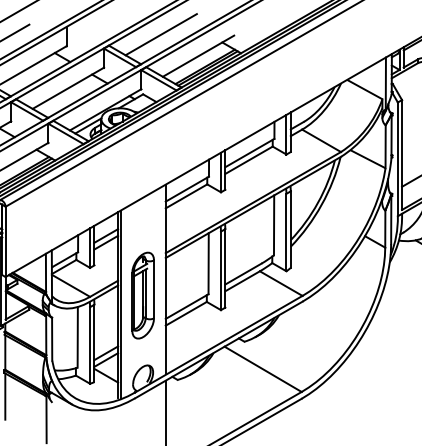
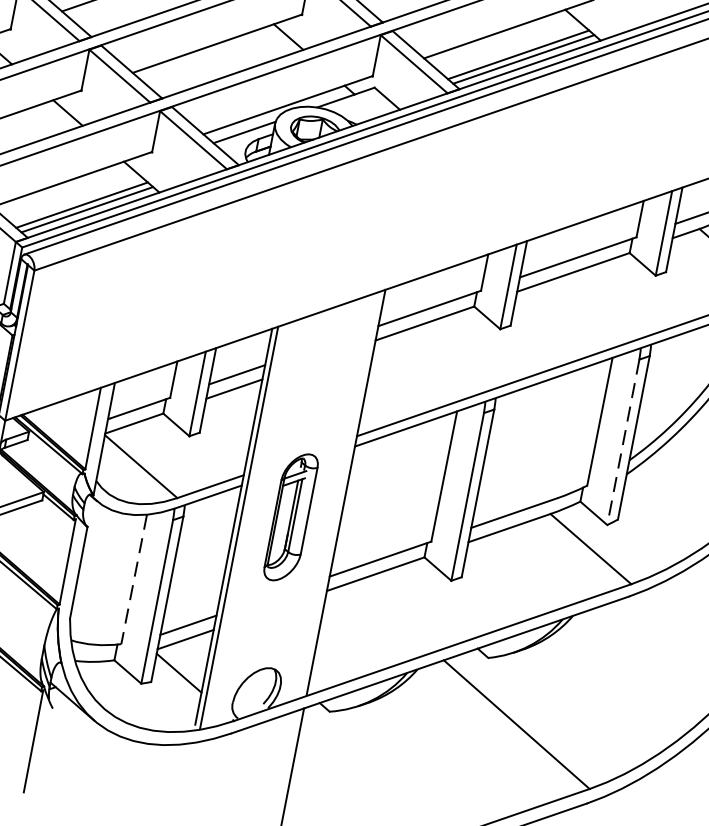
line: (286, 232) -> (623, 442), solid -> dashed
part: (142, 295) -> (289, 516), size x0.7
line: (77, 337) -> (133, 579), solid -> dashed

